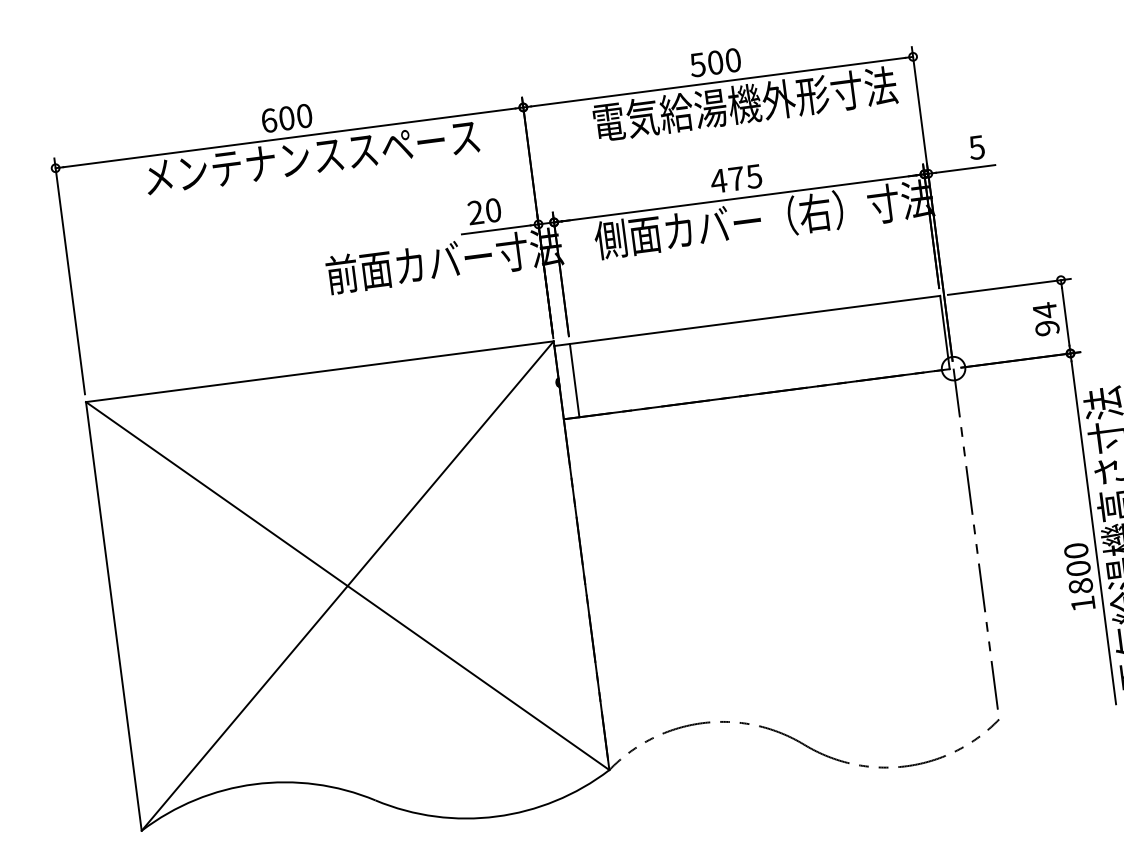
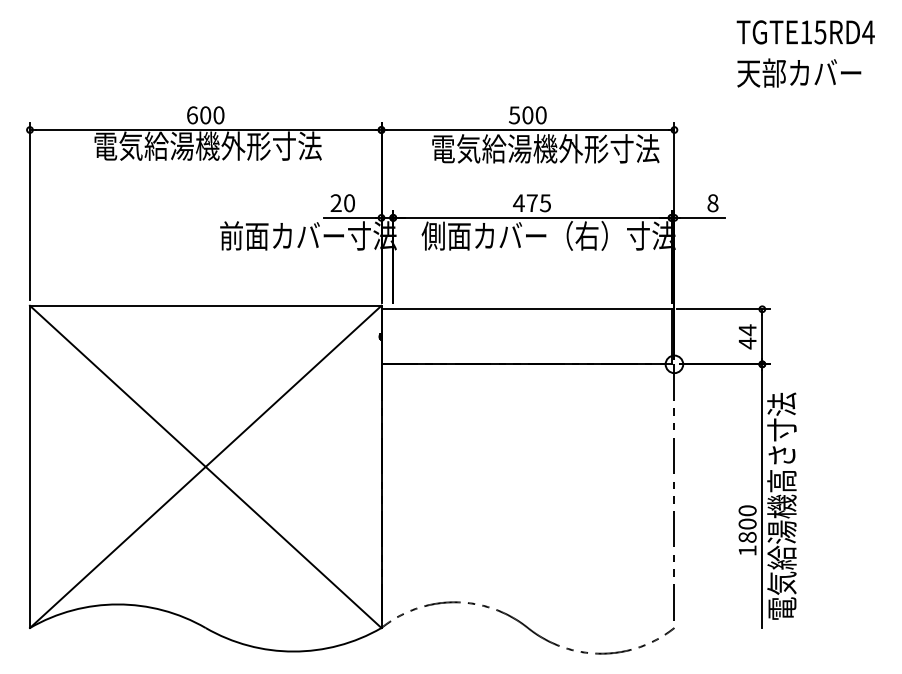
text: (976, 148) -> (712, 203), 5 -> 8
text: (310, 156) -> (219, 145), メンテナンススペース -> 電気給湯機外形寸法
text: (1047, 328) -> (747, 343), 94 -> 44
line: (574, 380) -> (393, 336), removed

